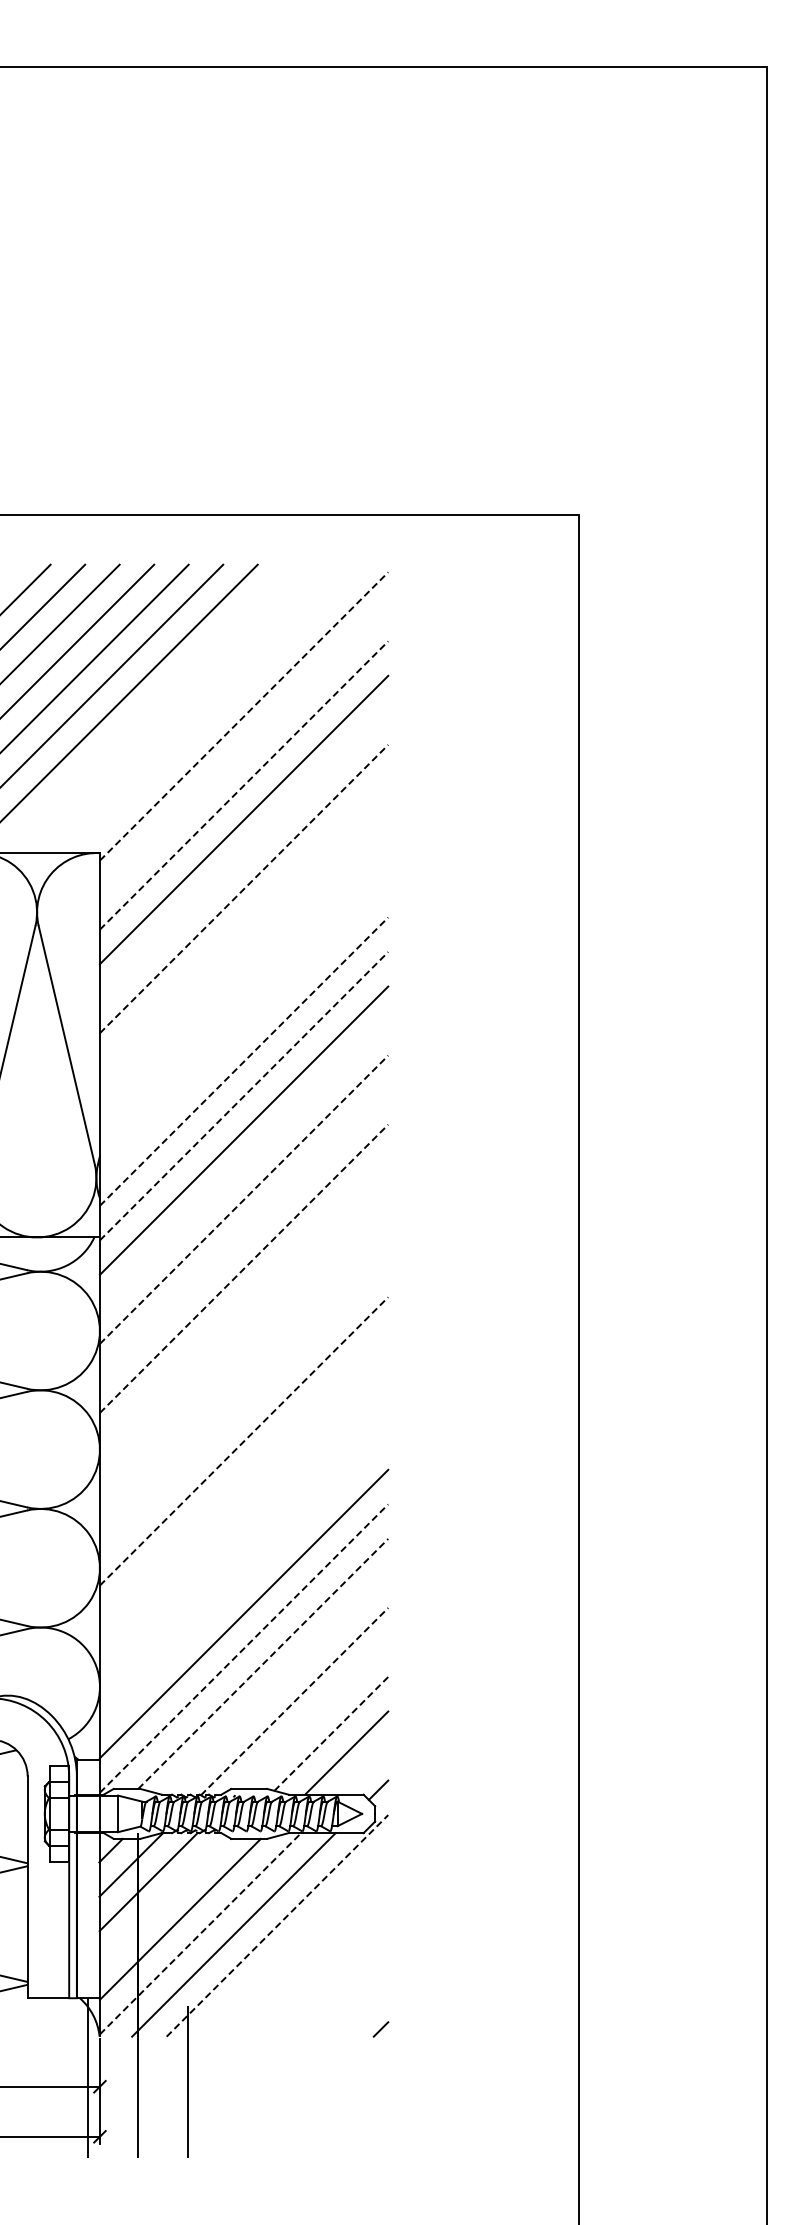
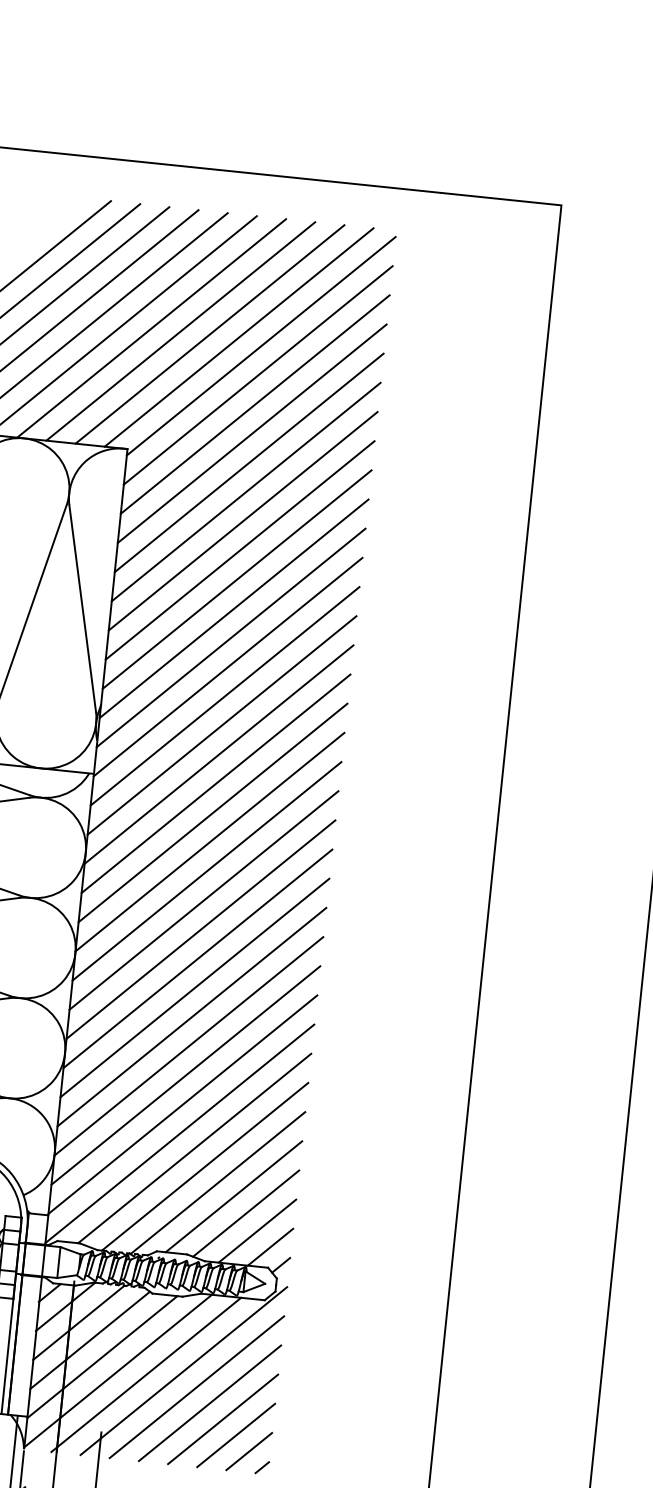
line: (147, 708) -> (180, 331), added
line: (182, 708) -> (209, 334), added
line: (217, 708) -> (239, 337), added
line: (244, 716) -> (261, 346), dashed -> solid
line: (243, 750) -> (257, 374), added
line: (244, 785) -> (255, 404), dashed -> solid
line: (243, 854) -> (248, 462), added
line: (244, 889) -> (246, 492), dashed -> solid
line: (243, 923) -> (242, 521), added
line: (243, 957) -> (239, 549), added
line: (243, 992) -> (236, 579), added
line: (243, 1027) -> (233, 609), added
line: (244, 1061) -> (231, 637), dashed -> solid
line: (244, 1096) -> (228, 667), dashed -> solid
line: (243, 1165) -> (221, 725), added
line: (244, 1199) -> (219, 754), dashed -> solid
line: (243, 1234) -> (215, 783), added
line: (244, 1268) -> (213, 812), dashed -> solid
line: (243, 1303) -> (209, 842), added
line: (243, 1337) -> (206, 870), added
line: (243, 1372) -> (203, 900), added
line: (243, 1406) -> (200, 929), added
line: (244, 1441) -> (198, 958), dashed -> solid
line: (243, 1475) -> (194, 987), added
line: (243, 1510) -> (191, 1017), added
line: (243, 1544) -> (188, 1045), added
line: (243, 1579) -> (185, 1075), added
line: (244, 1648) -> (180, 1133), dashed -> solid
line: (263, 1663) -> (194, 1148), dashed -> solid
line: (277, 1683) -> (205, 1166), added
line: (294, 1701) -> (217, 1182), dashed -> solid
line: (314, 1715) -> (233, 1196), added
line: (331, 1733) -> (246, 1213), dashed -> solid
line: (363, 1770) -> (270, 1247), added
line: (163, 1901) -> (89, 1340), added
line: (277, 1925) -> (183, 1370), dashed -> solid
line: (200, 1933) -> (118, 1370), dashed -> solid
line: (294, 1942) -> (196, 1386), added
line: (311, 1960) -> (209, 1403), added
line: (329, 1977) -> (223, 1419), added
line: (346, 1994) -> (236, 1435), added
line: (363, 2011) -> (249, 1450), added

